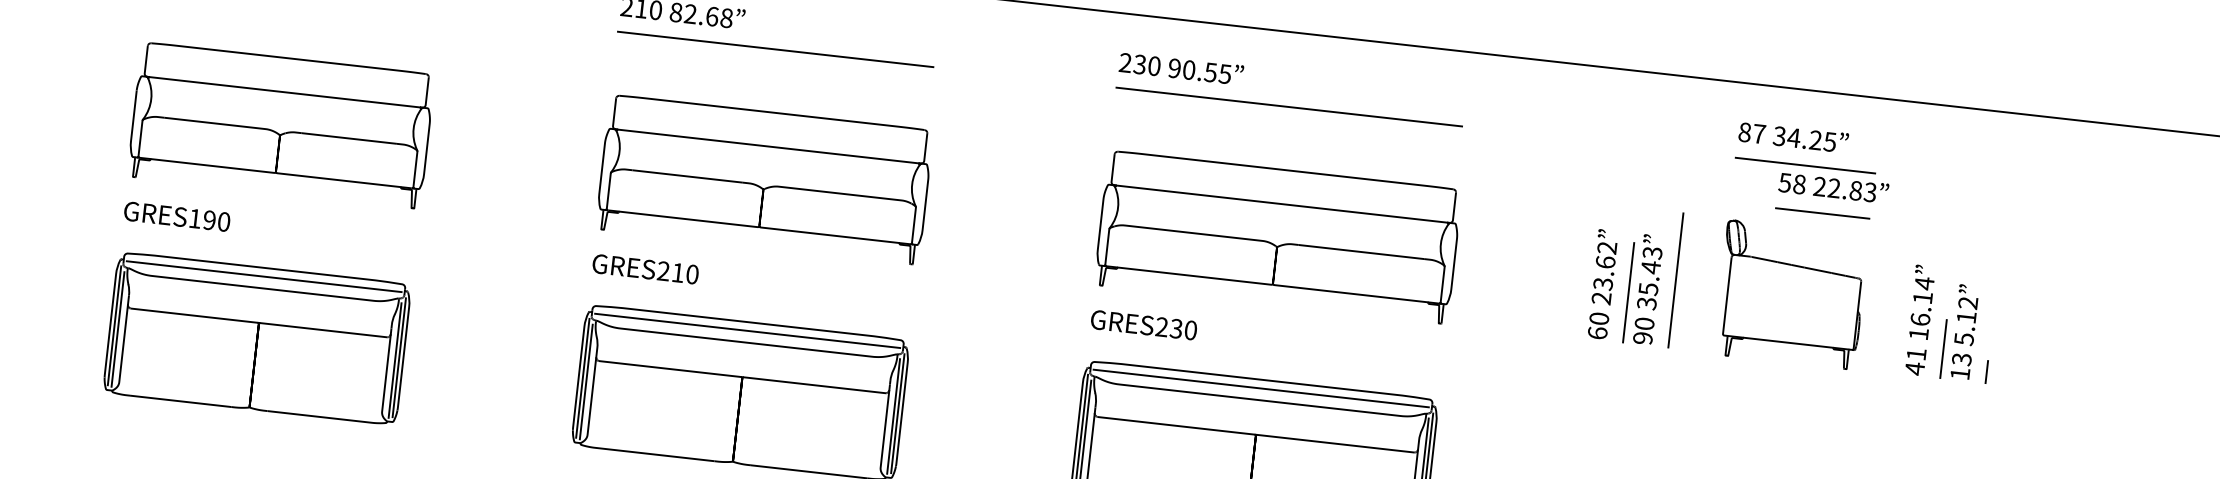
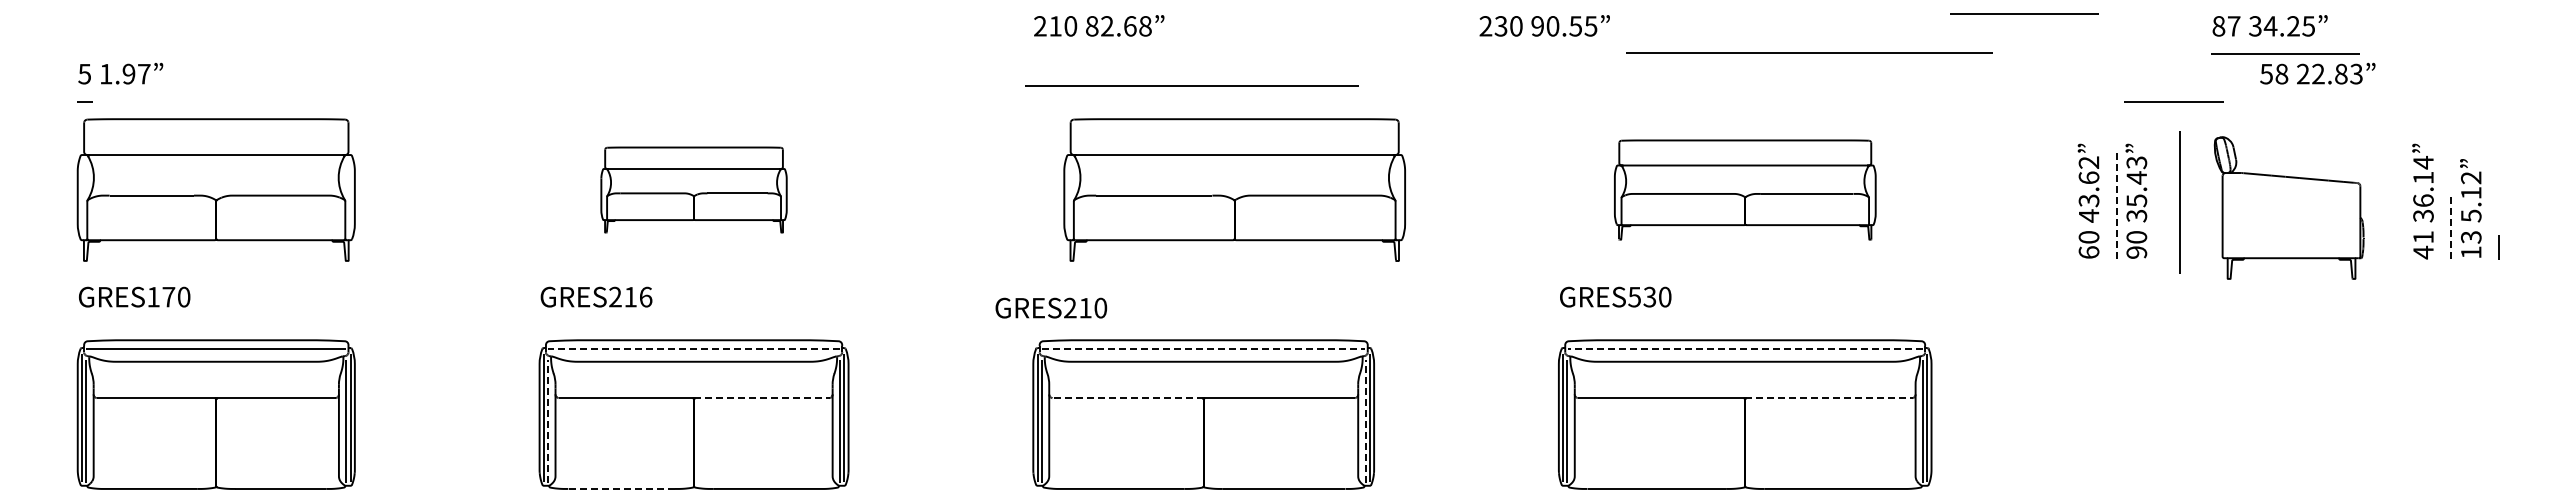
line: (775, 48) -> (1191, 85), moved
text: (1181, 68) -> (1544, 25), moved
line: (1561, 99) -> (2024, 13), added
line: (1289, 106) -> (1809, 52), moved
part: (280, 124) -> (693, 189), size x0.6
part: (764, 179) -> (1234, 189), moved
line: (1821, 213) -> (2173, 101), moved
text: (209, 219) -> (630, 296), GRES190 -> GRES216
part: (1278, 236) -> (1745, 189), size x0.7
text: (645, 268) -> (1051, 307), moved
line: (264, 276) -> (694, 349), solid -> dashed
line: (1675, 280) -> (2179, 202), moved
line: (1628, 293) -> (2116, 207), solid -> dashed
part: (1790, 294) -> (2288, 207), moved
text: (1601, 298) -> (2088, 215), 23.62 -> 43.62
text: (1161, 326) -> (1634, 296), GRES230 -> GRES530
line: (118, 328) -> (548, 420), solid -> dashed
line: (322, 330) -> (761, 398), solid -> dashed
line: (747, 330) -> (1203, 349), solid -> dashed
text: (1918, 334) -> (2423, 216), 16.14 -> 36.14
line: (1943, 348) -> (2450, 228), solid -> dashed
line: (671, 369) -> (1128, 398), solid -> dashed
line: (1261, 388) -> (1745, 349), solid -> dashed
line: (180, 400) -> (621, 488), solid -> dashed
line: (893, 415) -> (1365, 420), solid -> dashed
line: (1335, 443) -> (1828, 398), solid -> dashed

